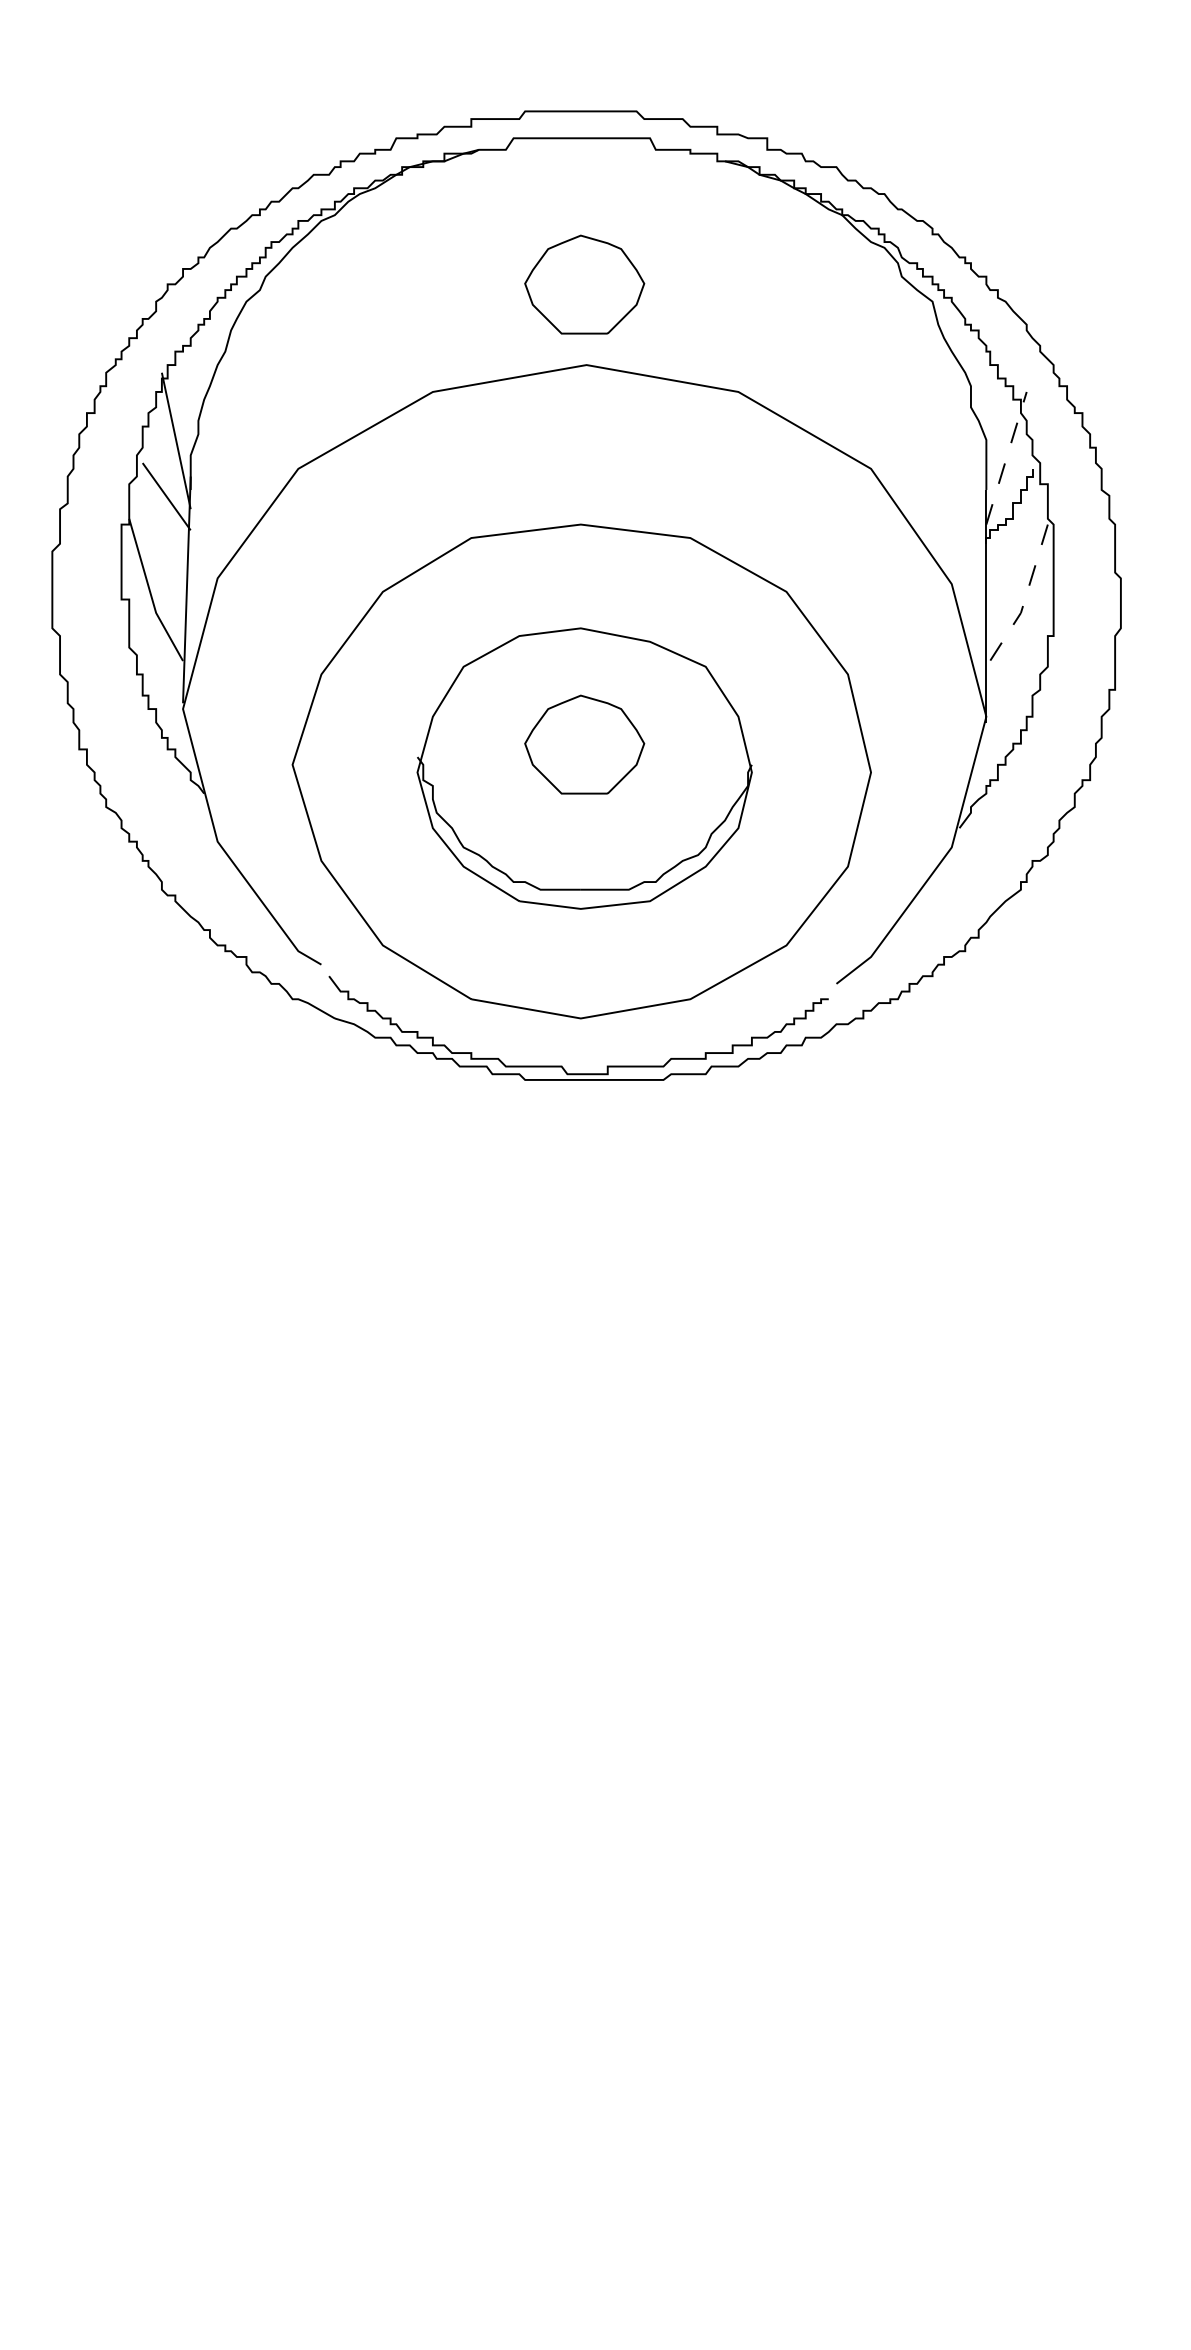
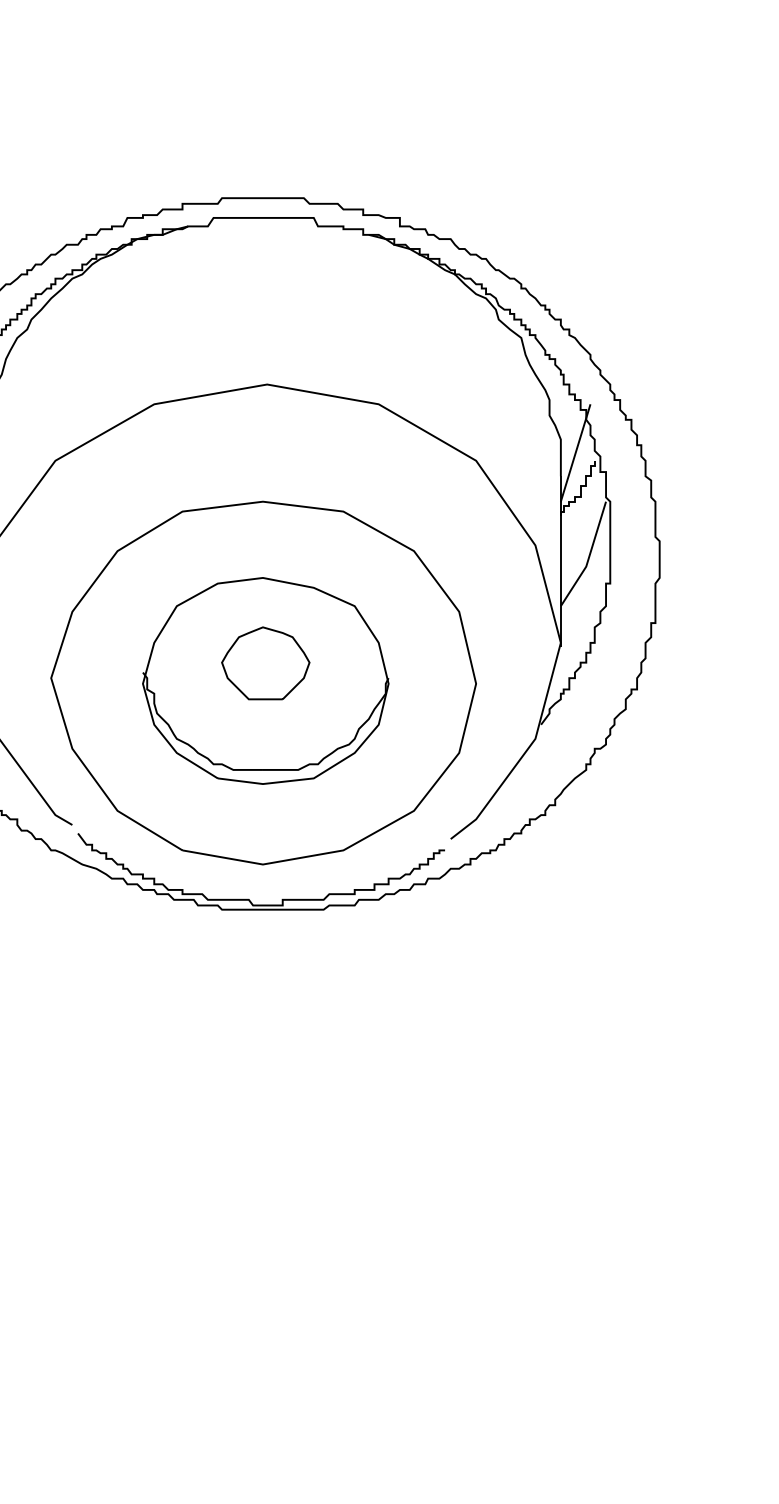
part: (584, 284) -> (265, 325), removed
line: (1006, 457) -> (575, 452), dashed -> solid
line: (1025, 599) -> (589, 556), dashed -> solid

